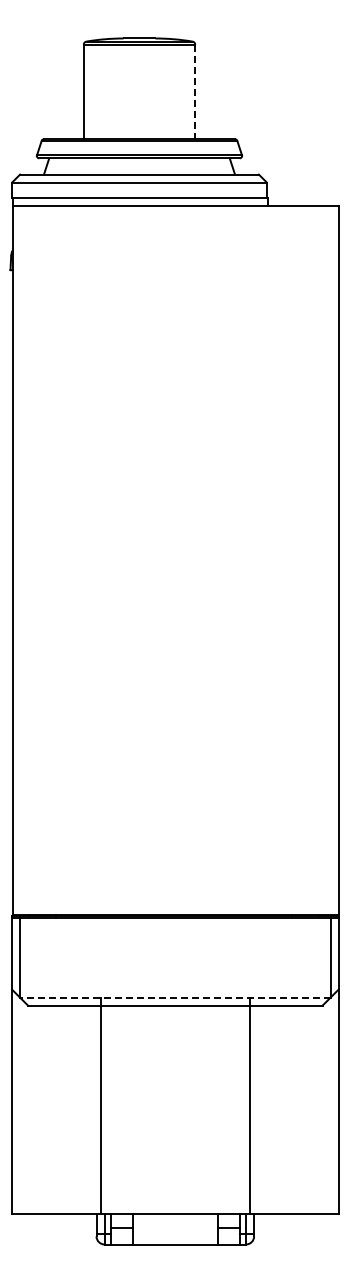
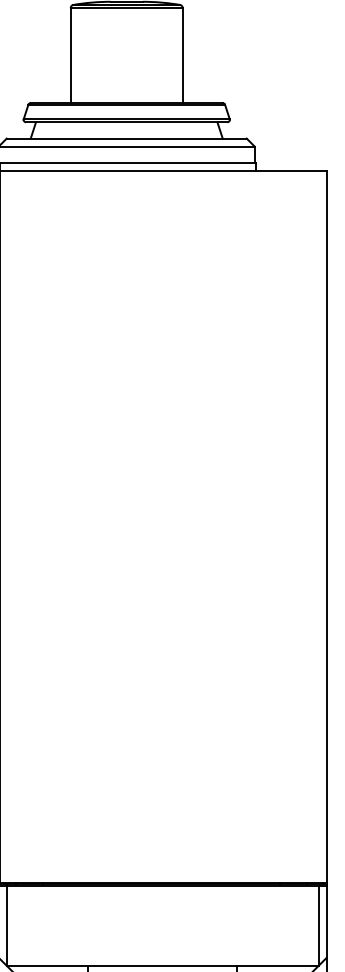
line: (195, 92) -> (183, 56), dashed -> solid
line: (174, 997) -> (161, 965), dashed -> solid

